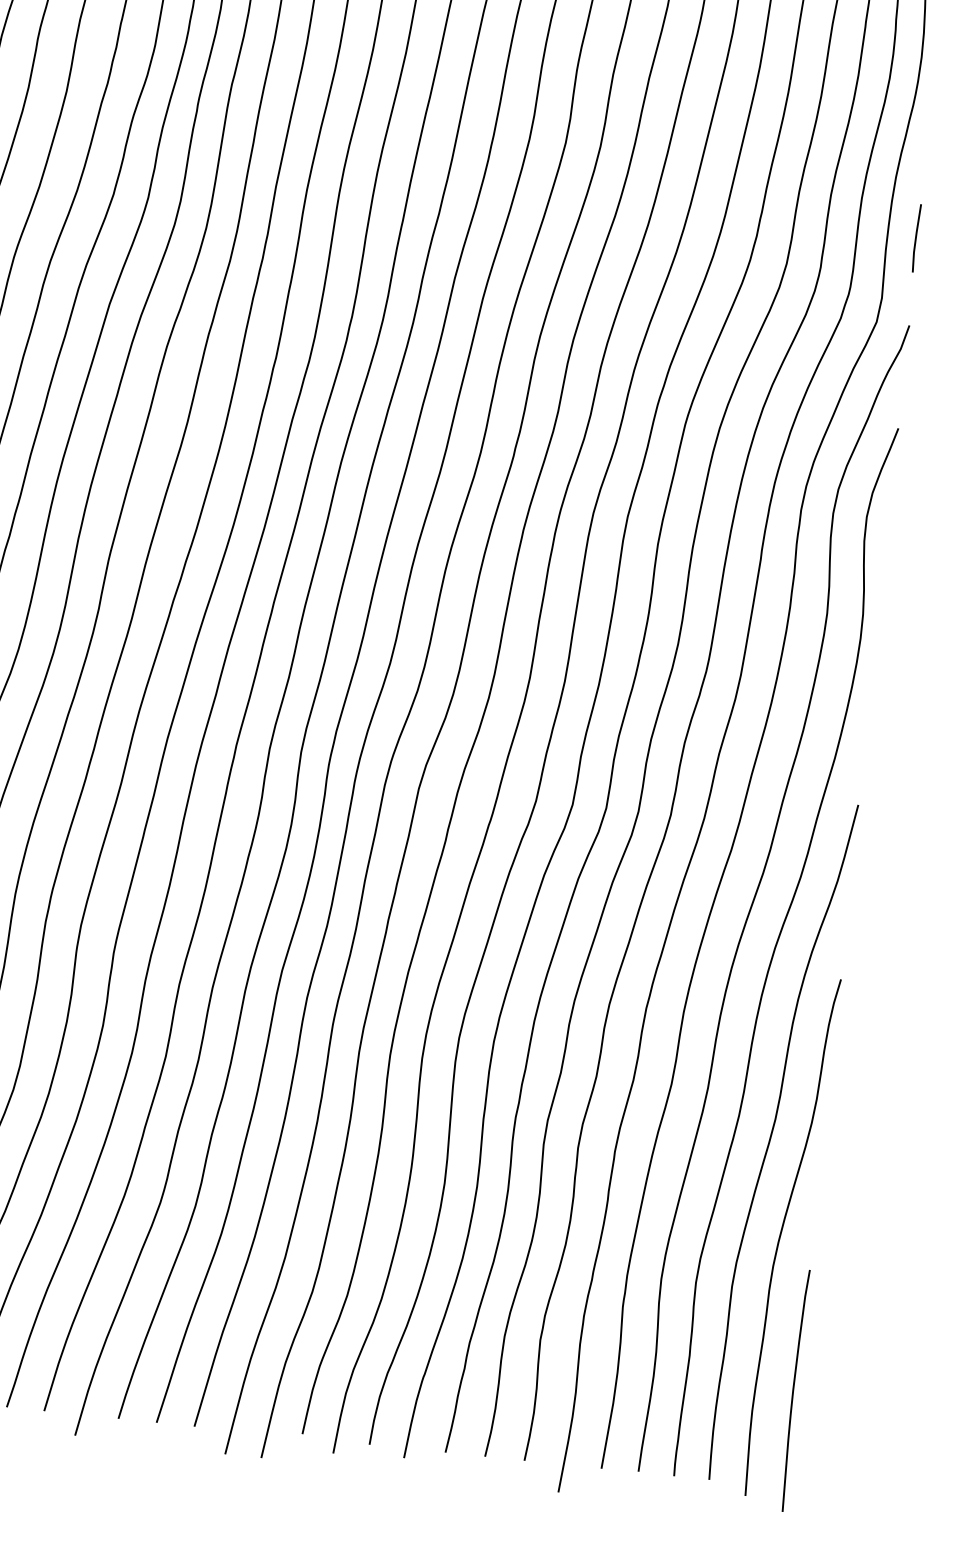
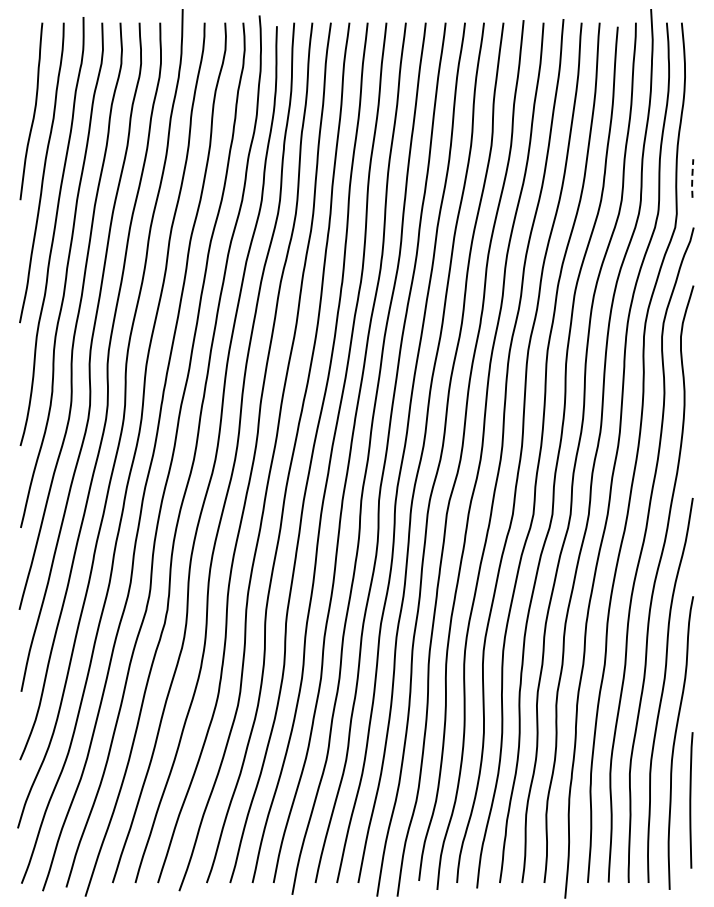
line: (916, 238) -> (692, 178), solid -> dashed
curve: (795, 1391) -> (691, 800), moved

